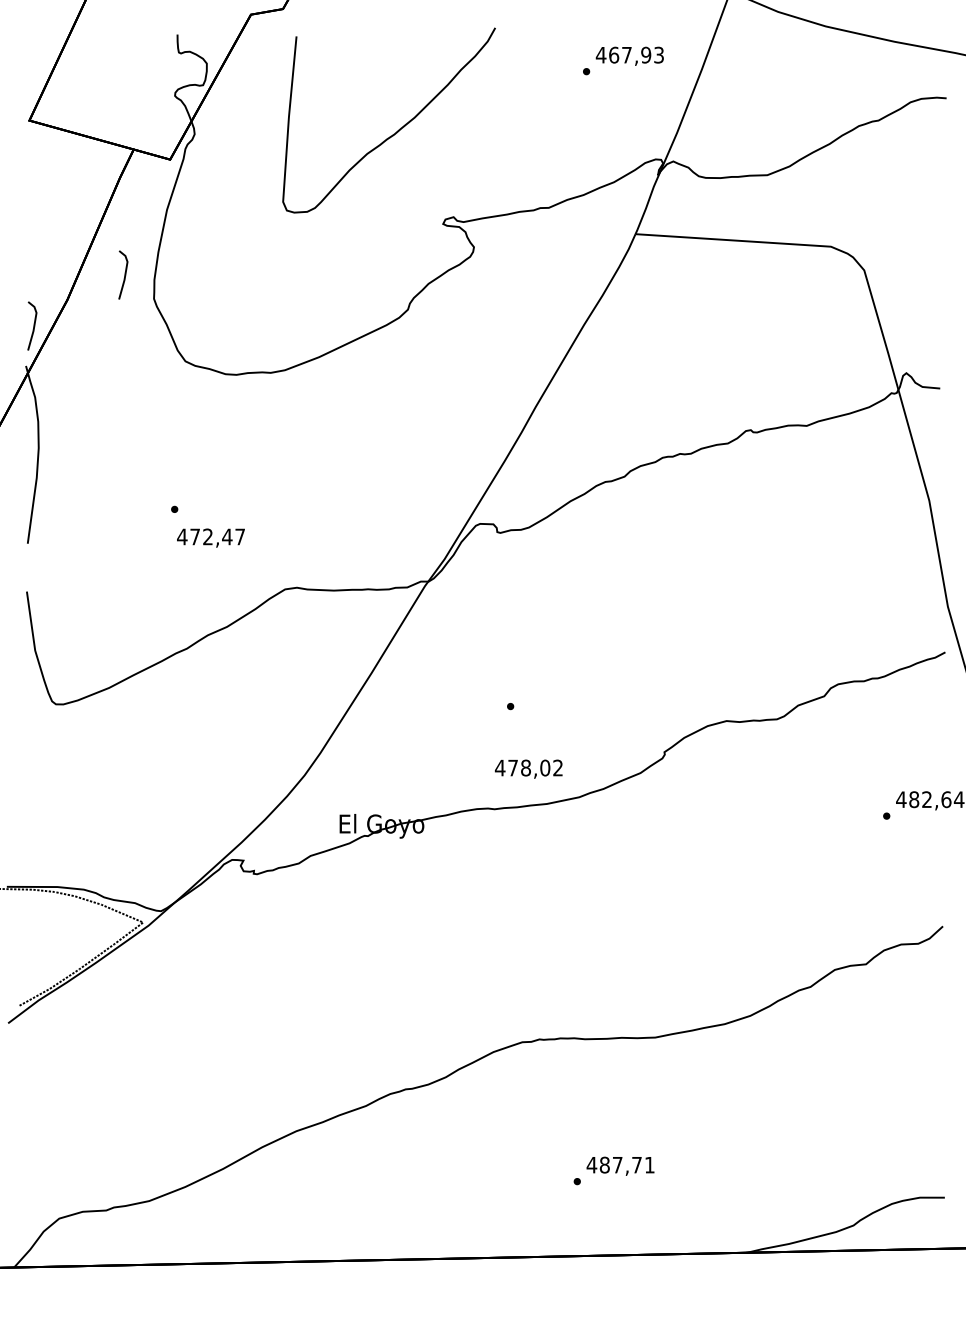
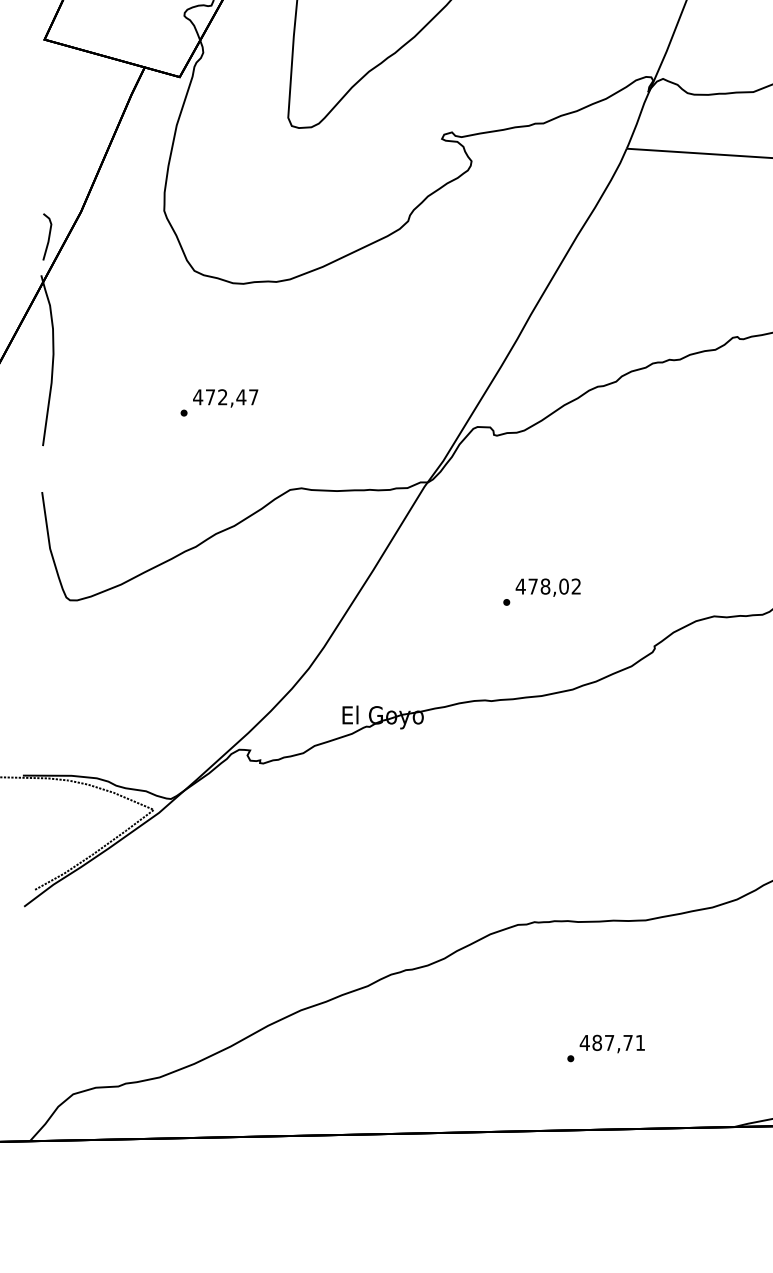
line: (124, 274) -> (135, 187), removed
text: (210, 537) -> (225, 397), moved
text: (528, 768) -> (547, 587), moved

